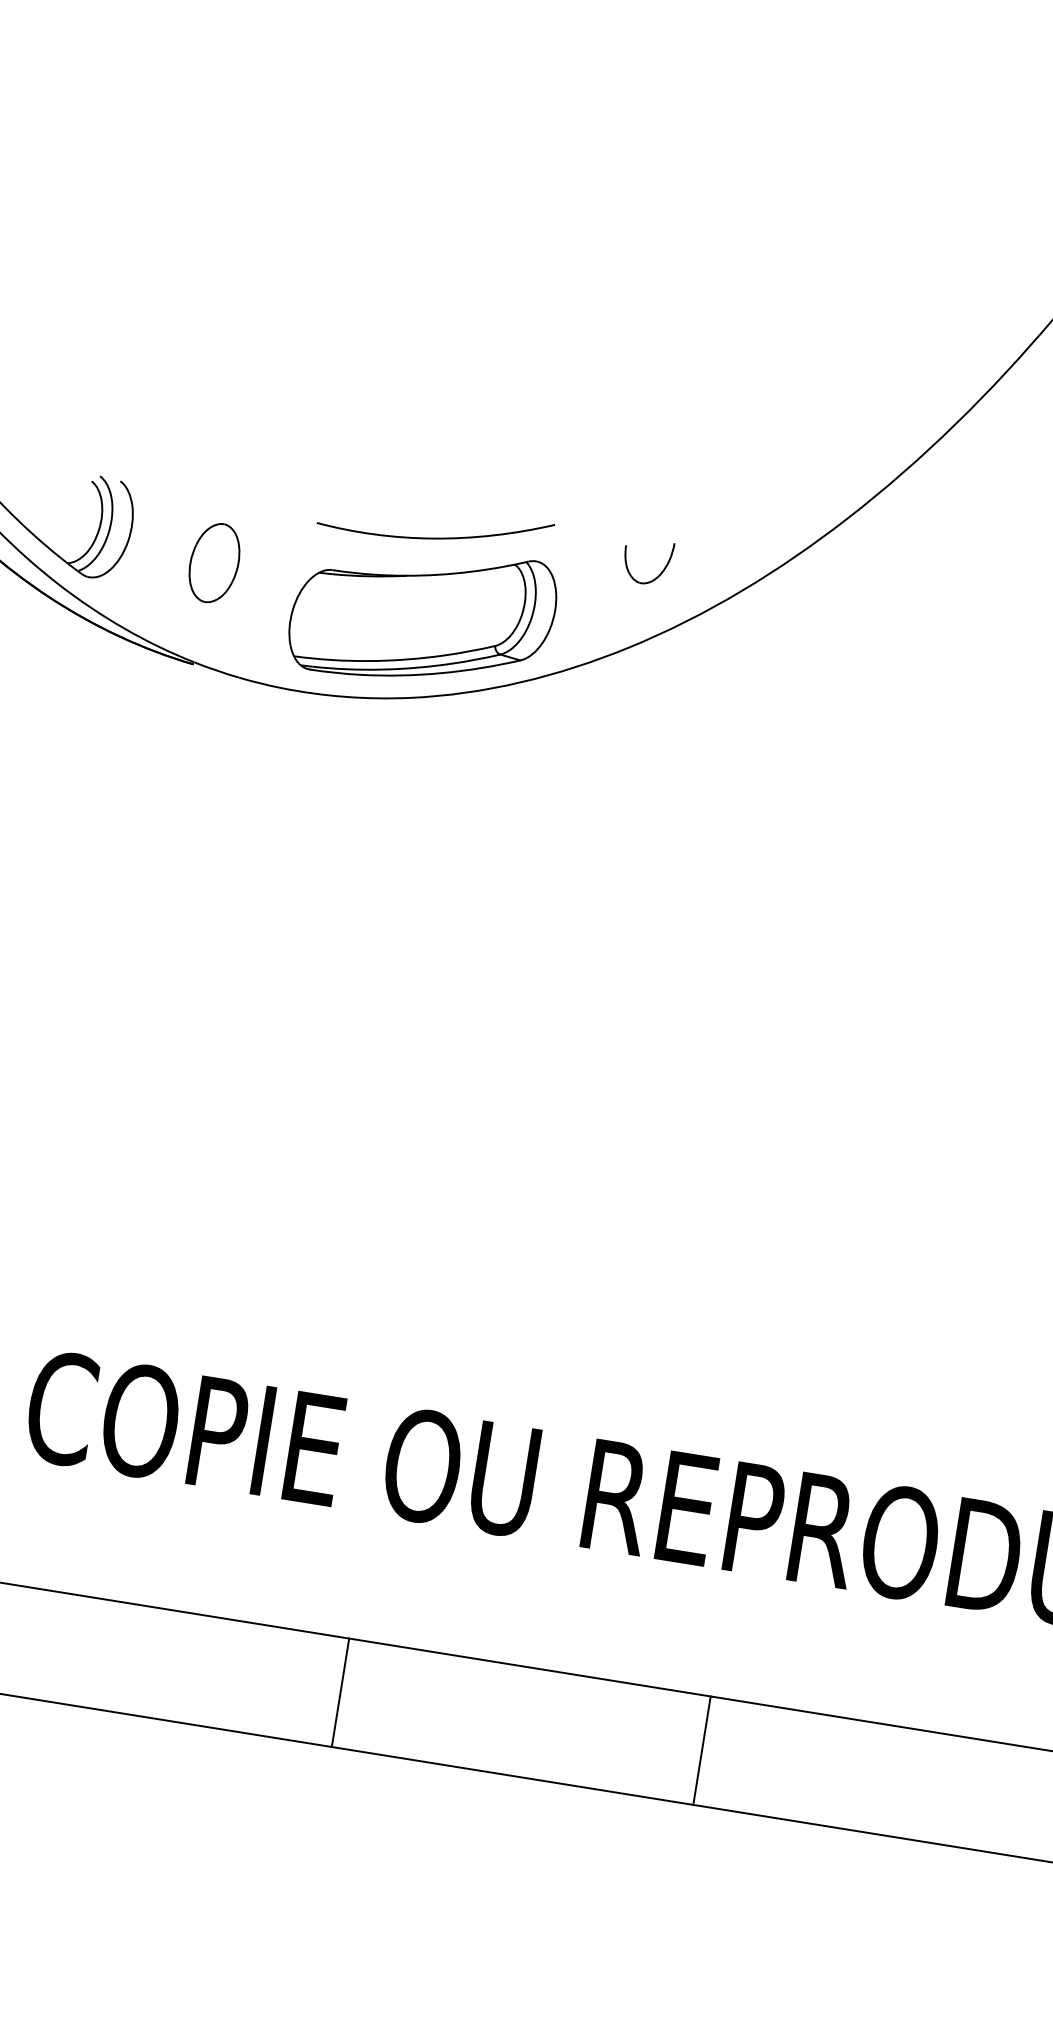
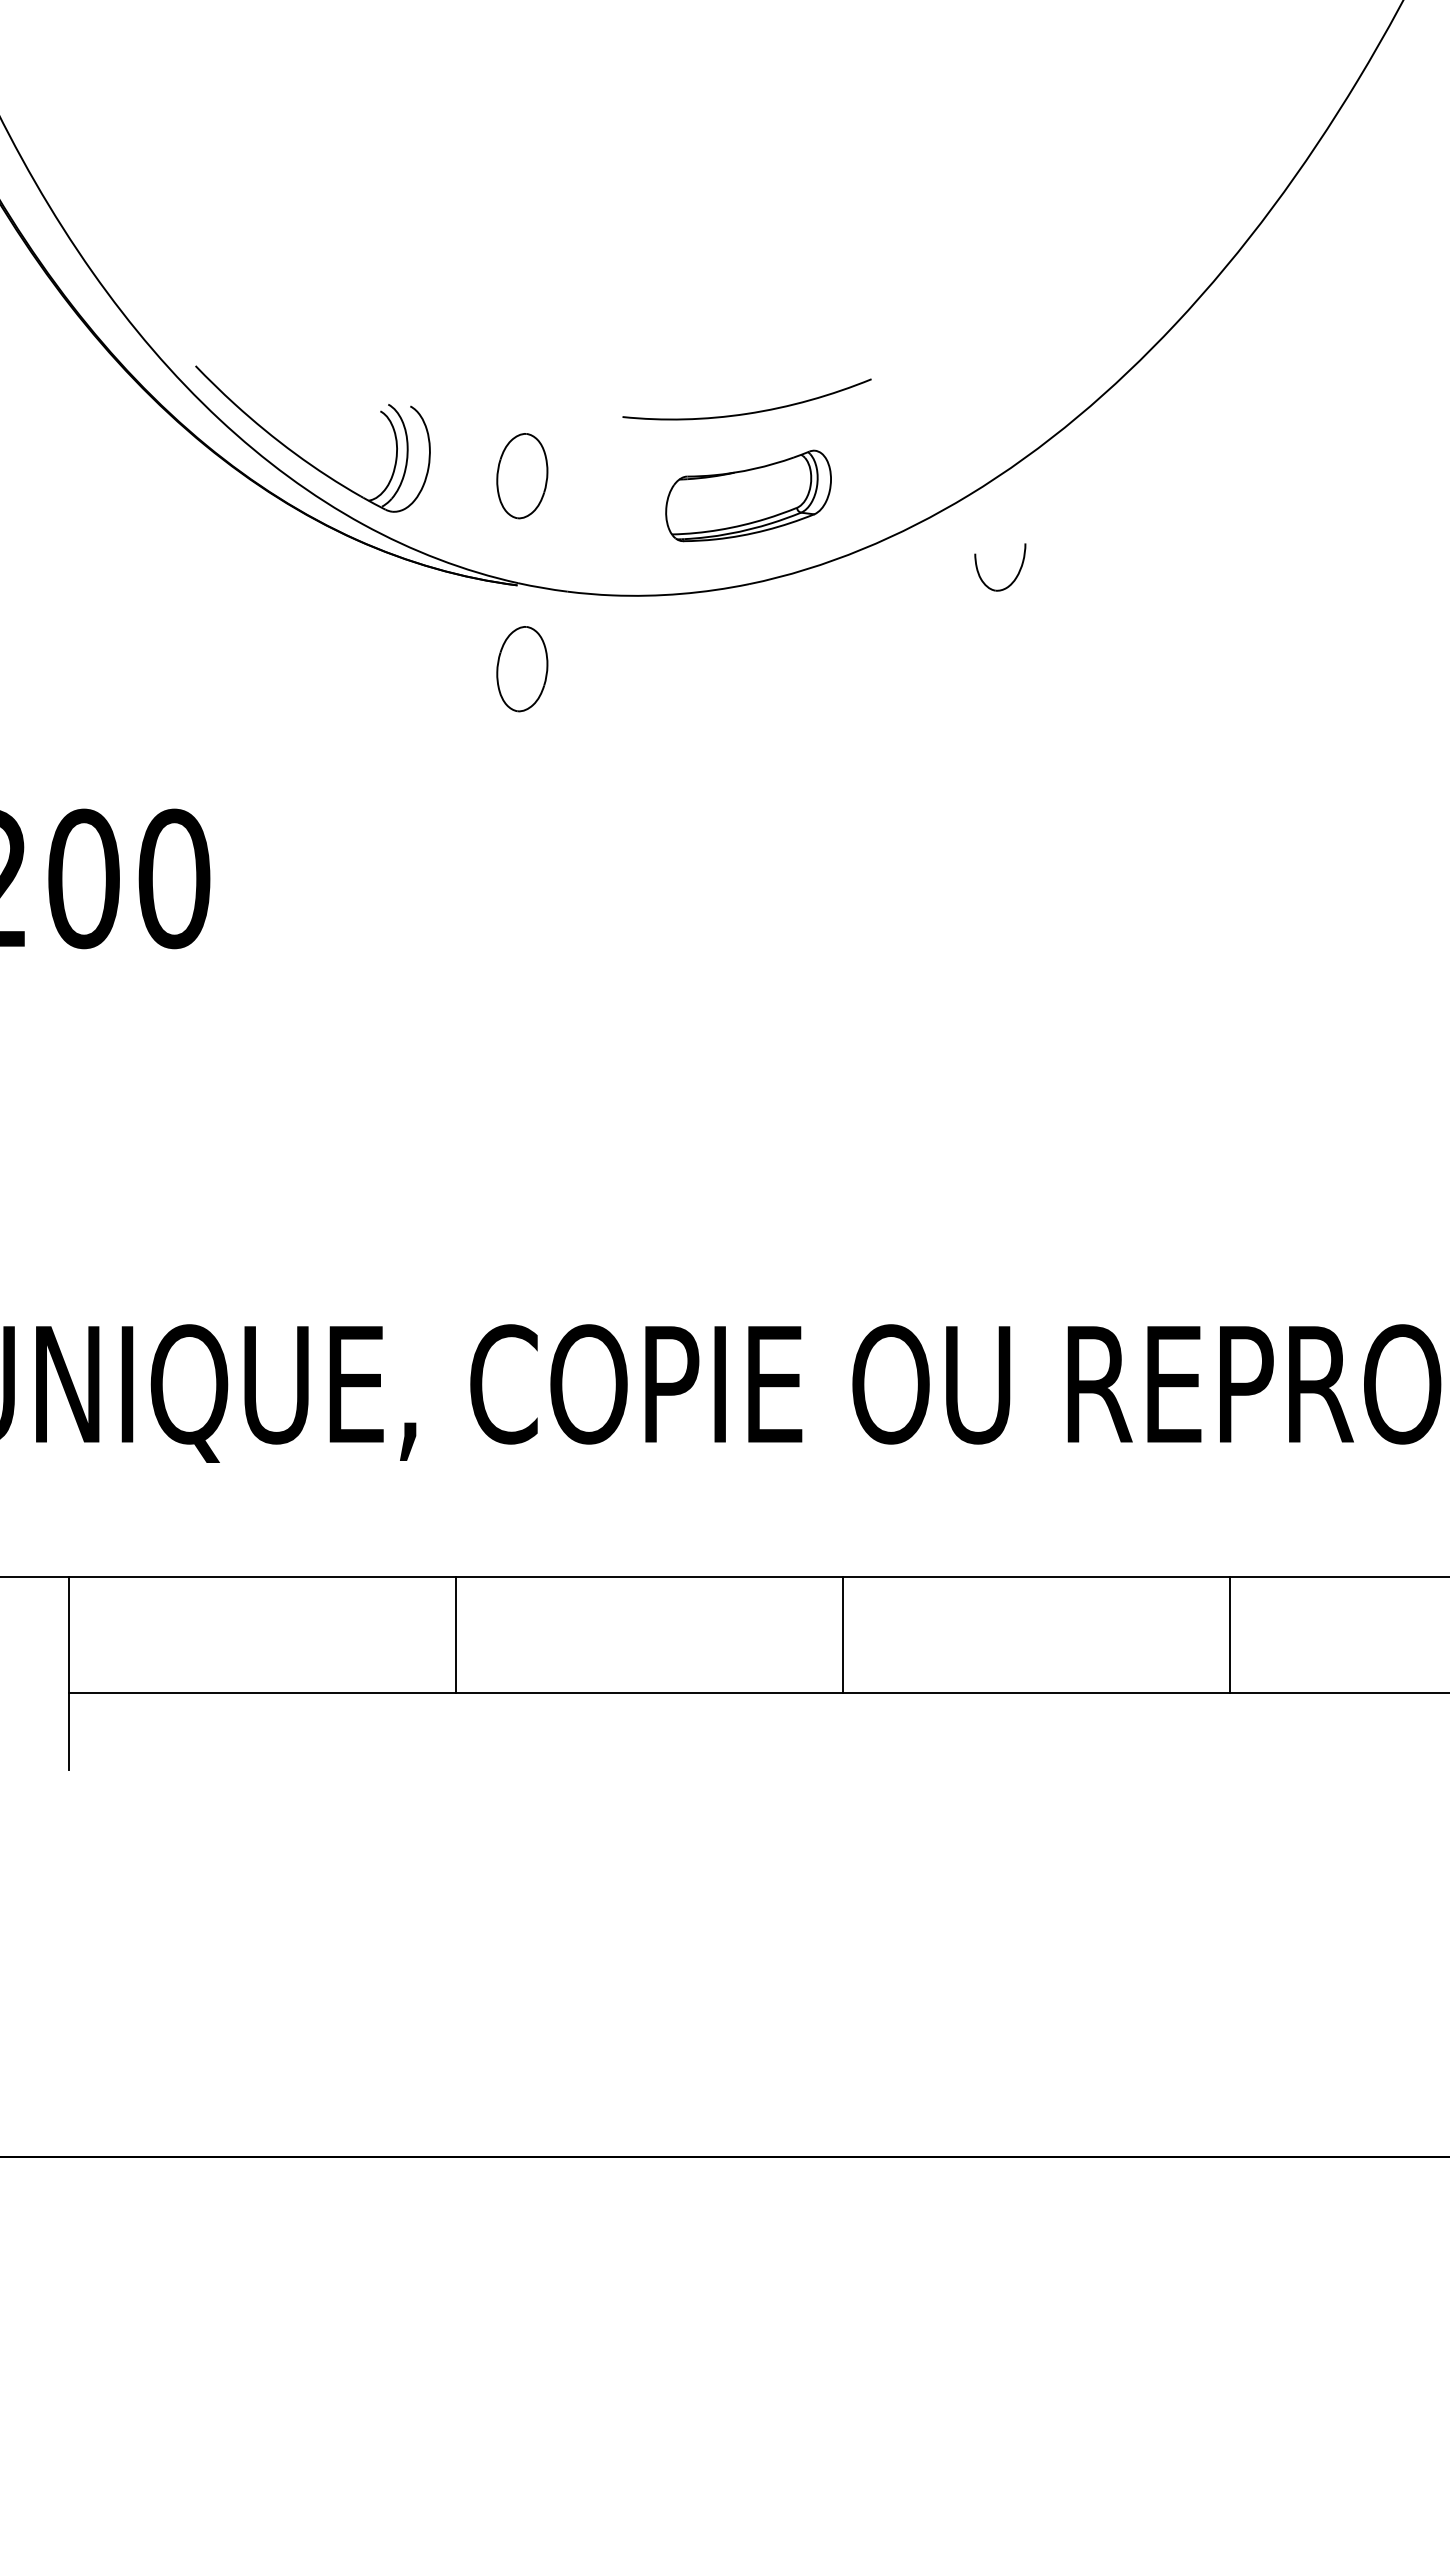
part: (659, 574) -> (1014, 578), moved
part: (422, 615) -> (748, 495), size x0.6
part: (185, 743) -> (522, 669), added

